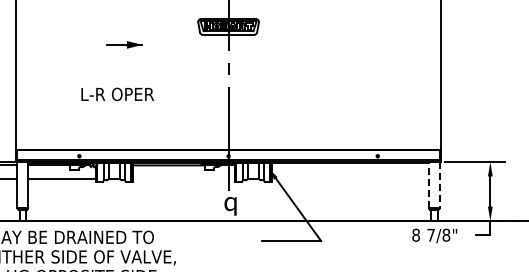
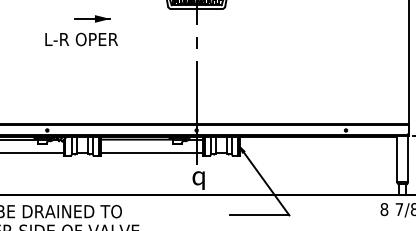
text: (117, 94) -> (81, 39), moved
line: (183, 178) -> (151, 152), added
line: (428, 184) -> (396, 158), dashed -> solid
line: (439, 184) -> (407, 158), dashed -> solid

